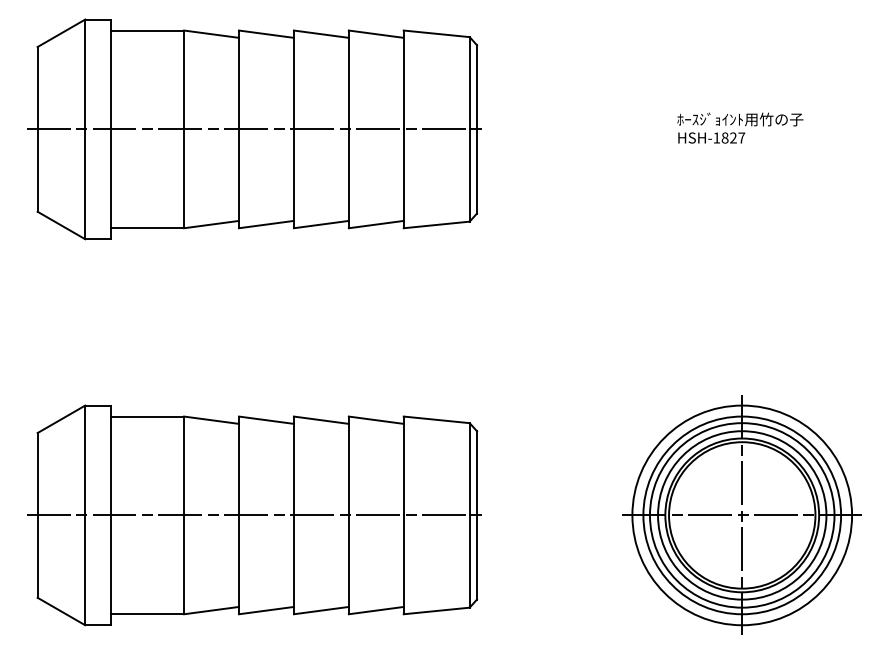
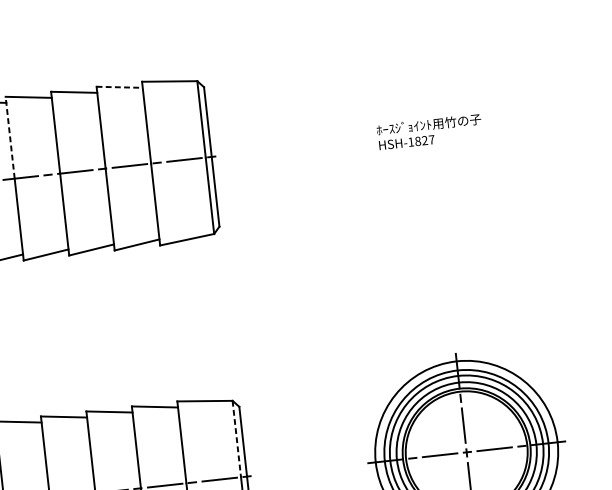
line: (376, 34) -> (119, 87), solid -> dashed
line: (239, 79) -> (10, 137), solid -> dashed
line: (469, 469) -> (236, 439), solid -> dashed

